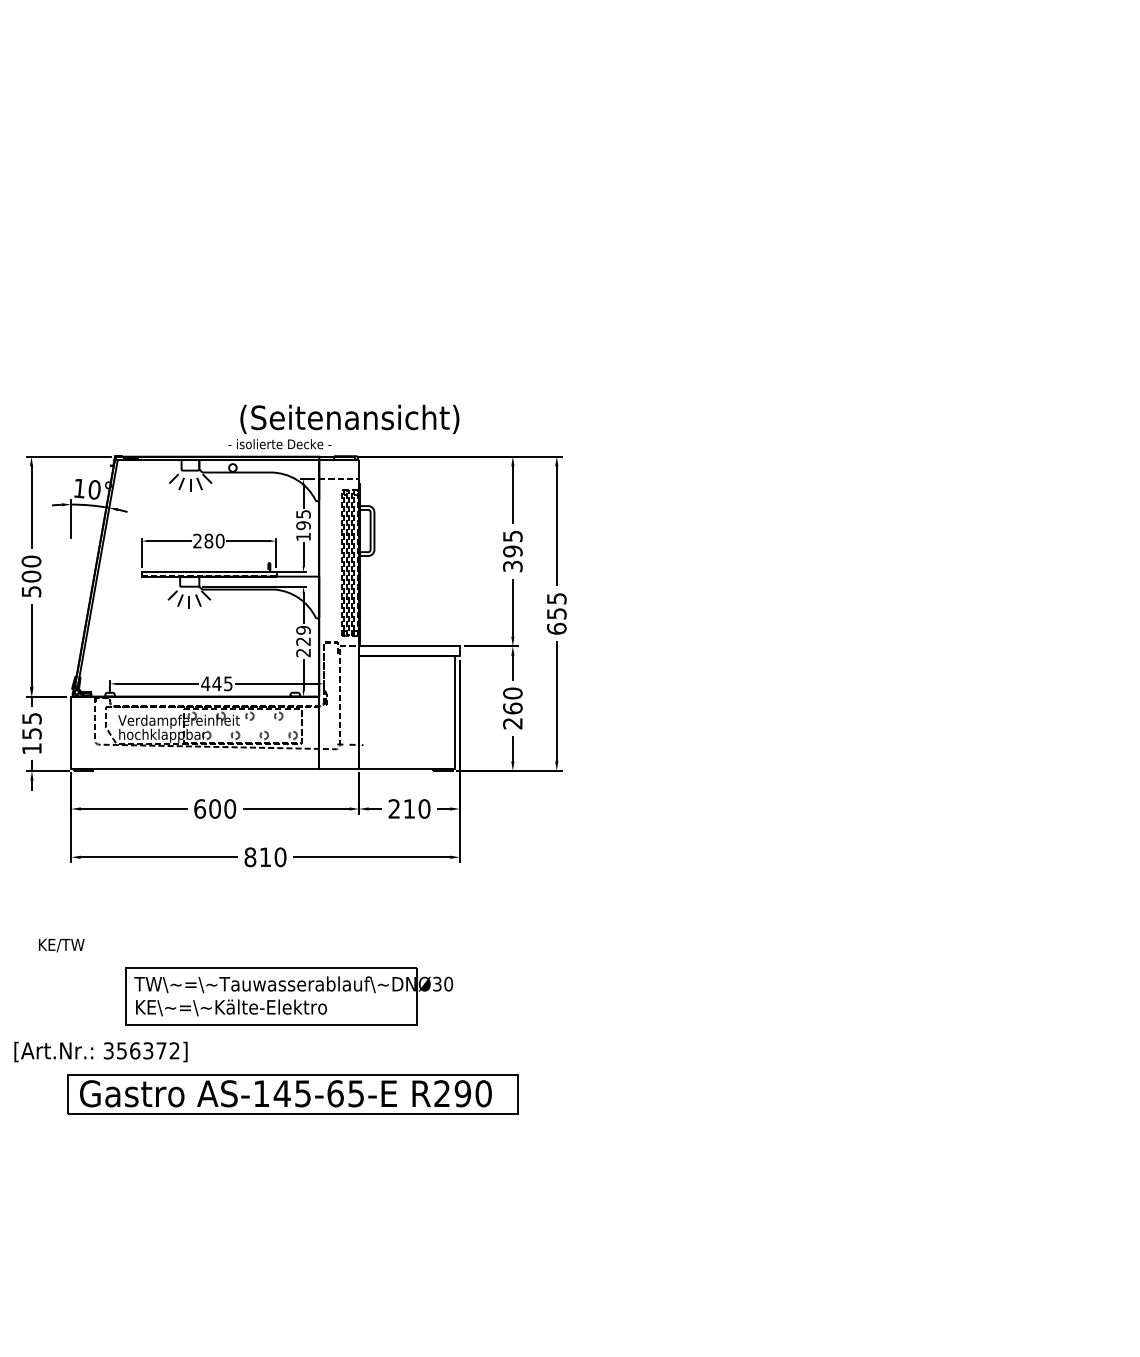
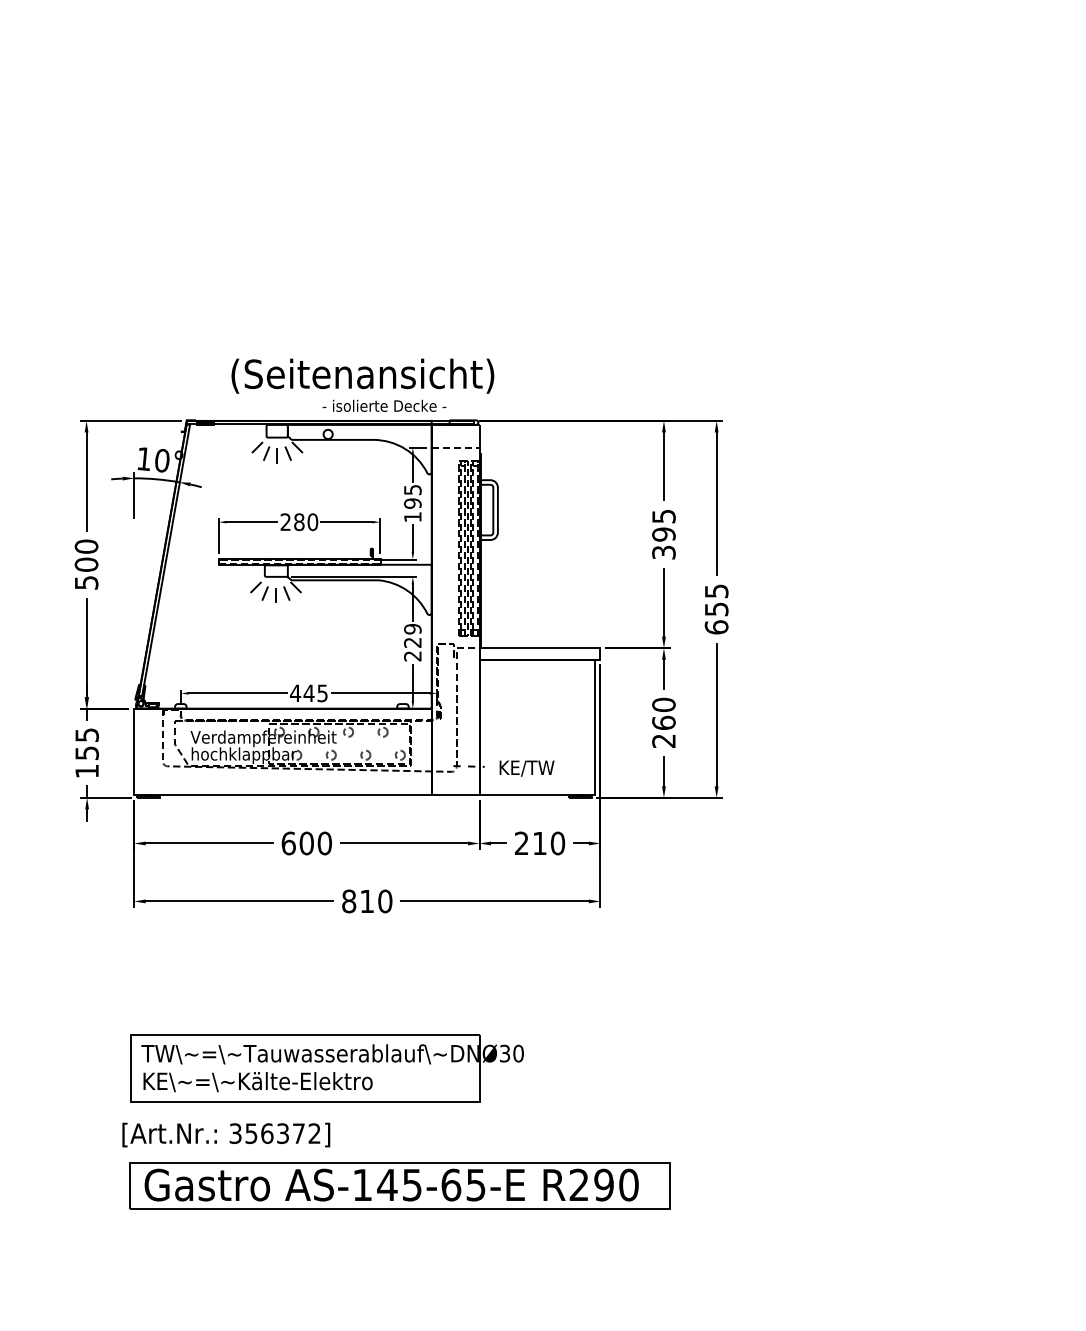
text: (349, 418) -> (362, 375), moved
text: (61, 945) -> (526, 768), moved
part: (289, 996) -> (327, 1068), moved
text: (100, 1051) -> (225, 1134), moved

